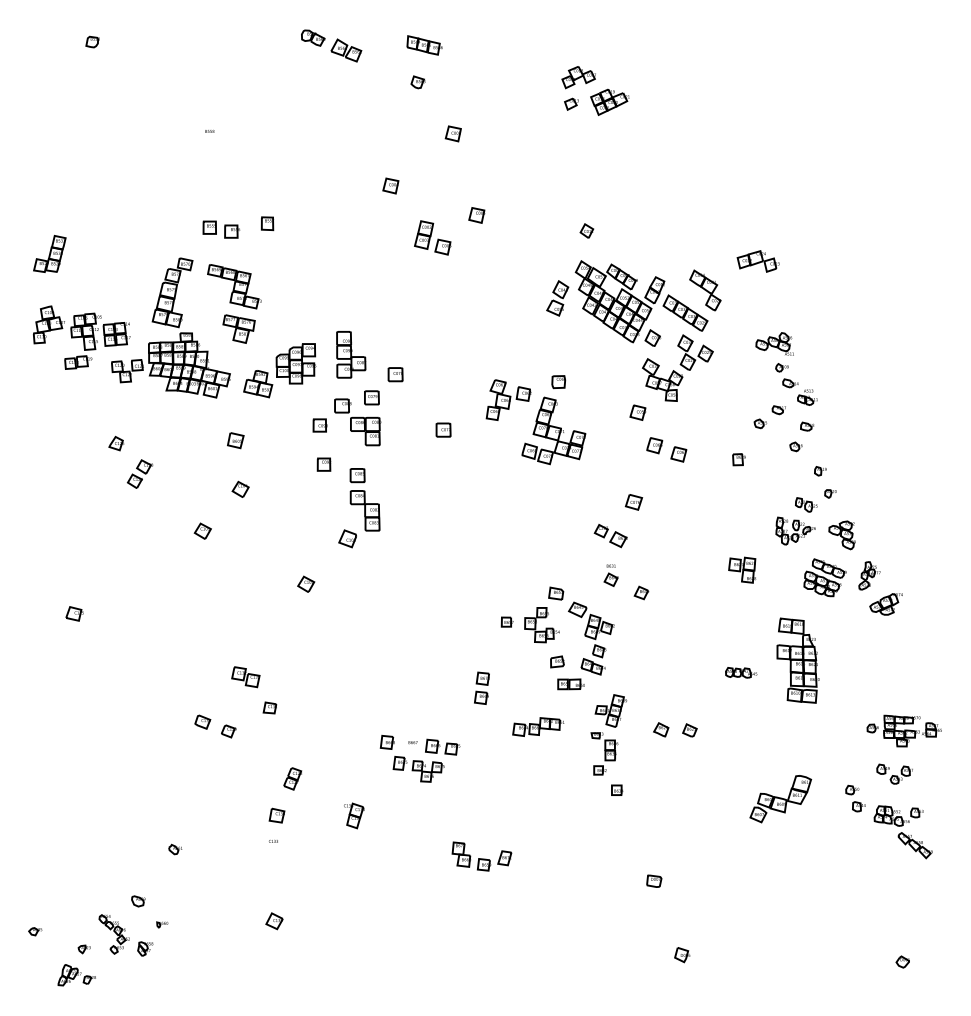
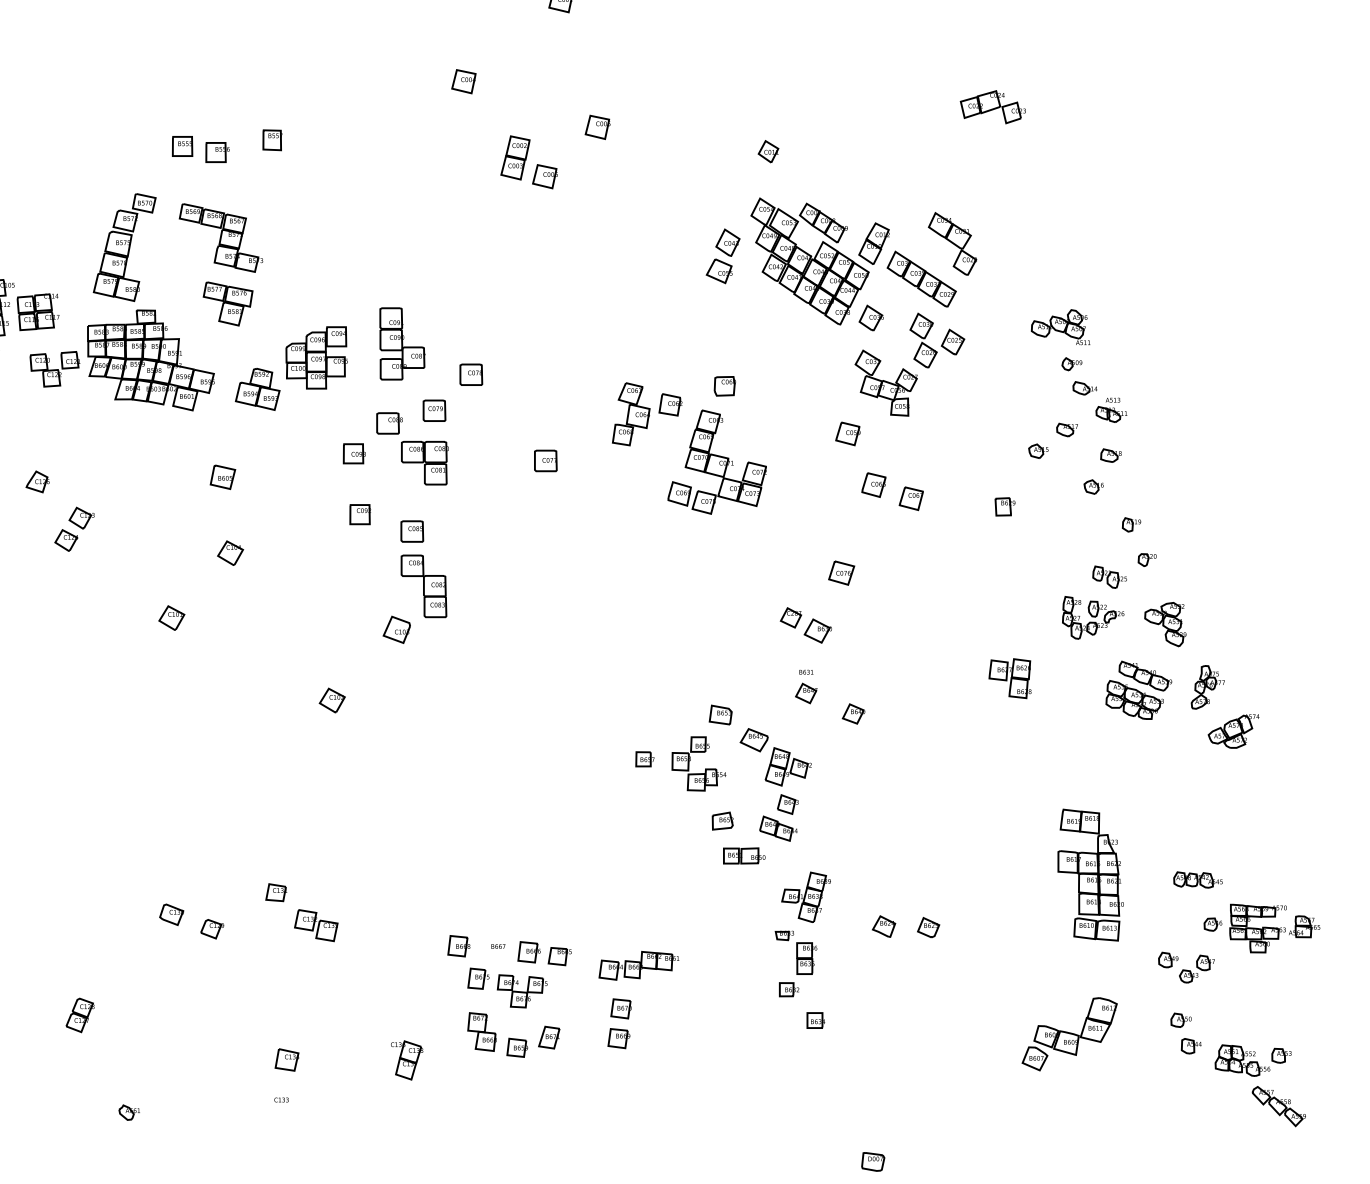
part: (757, 261) -> (991, 107), moved
part: (797, 660) -> (1089, 874), moved
part: (741, 672) -> (1198, 879), moved
part: (245, 677) -> (315, 926), moved
part: (481, 687) -> (618, 1022), moved
part: (538, 726) -> (638, 964), moved
part: (894, 773) -> (1185, 966), moved
part: (292, 778) -> (79, 1014), moved
part: (481, 856) -> (513, 1034), moved

